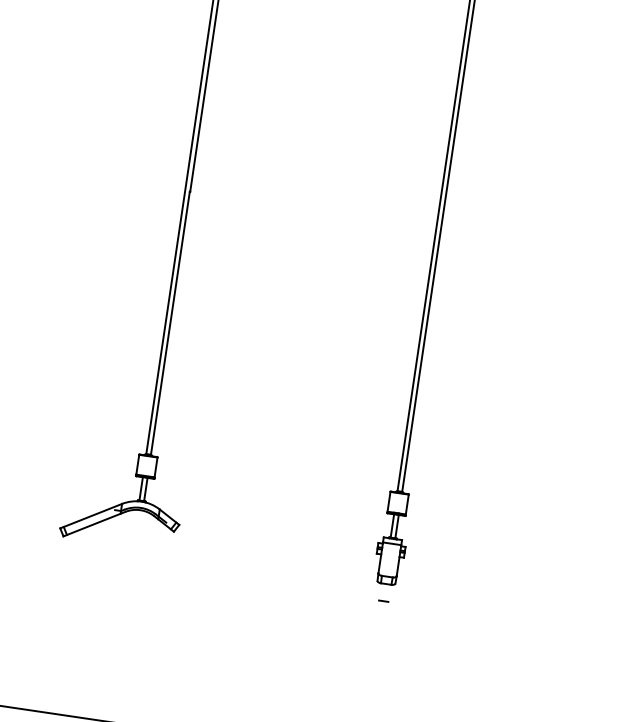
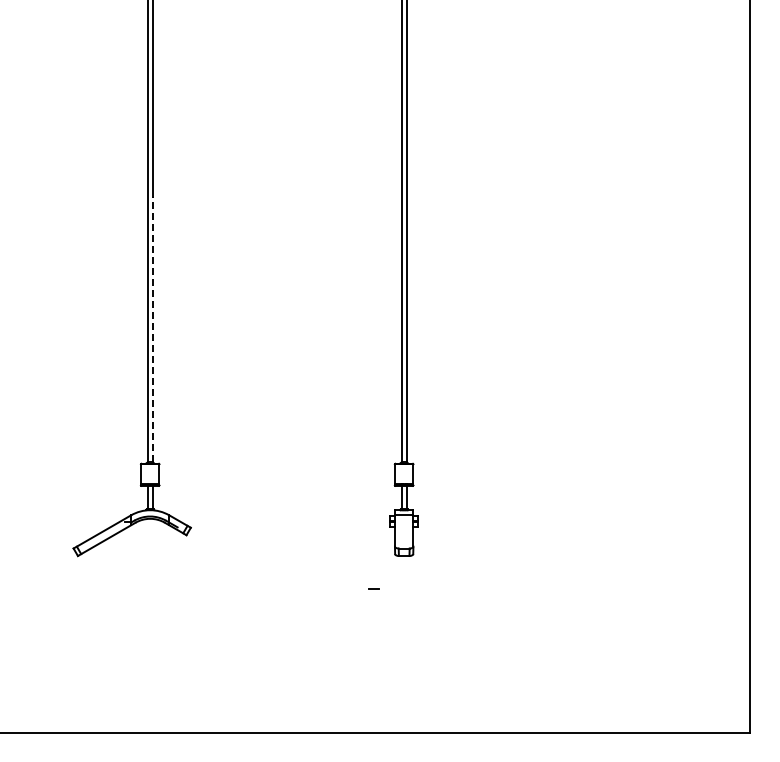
line: (170, 323) -> (152, 329), solid -> dashed
line: (383, 600) -> (373, 588), moved

